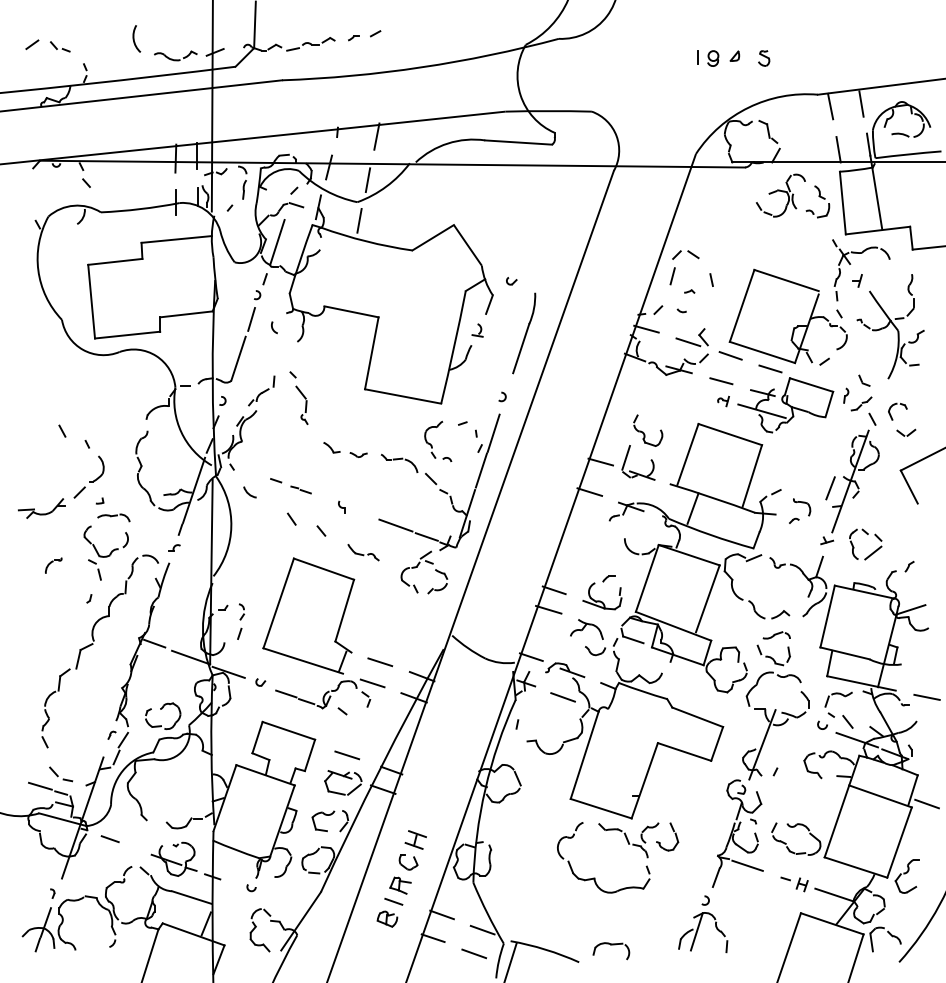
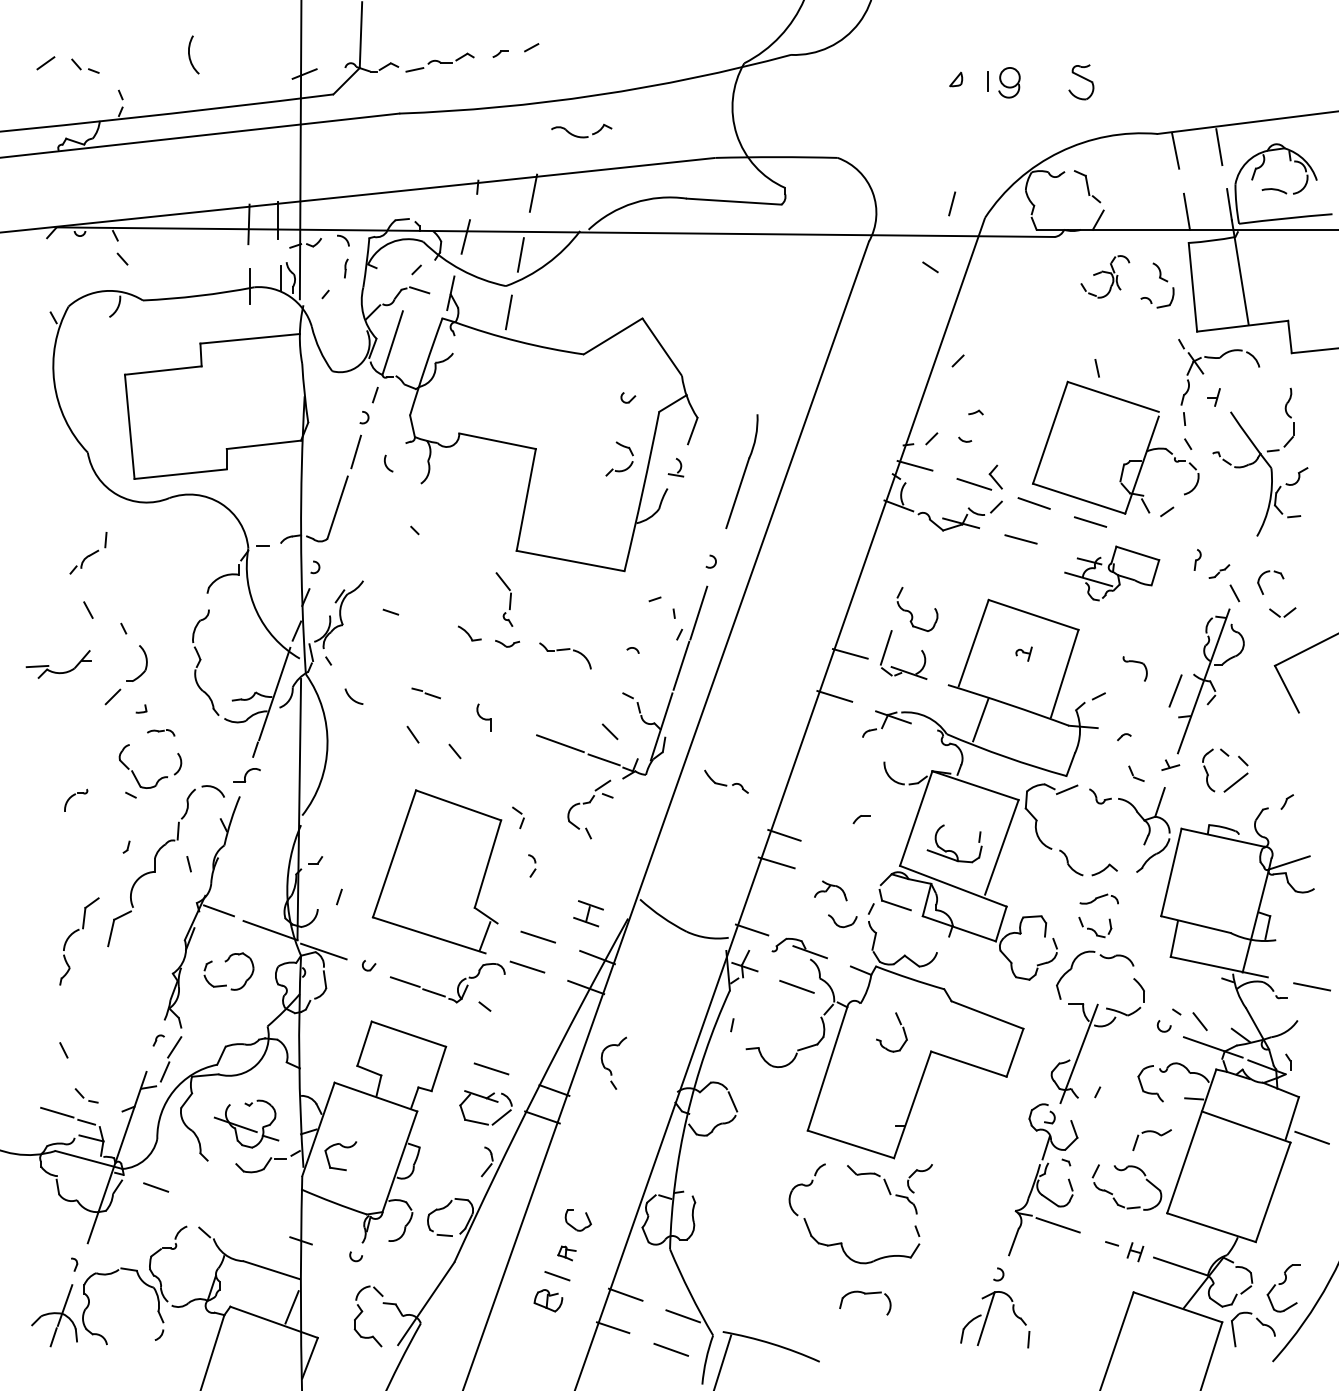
part: (175, 55) -> (581, 130), moved
part: (735, 56) -> (956, 79), moved
part: (713, 58) -> (1009, 82), size x1.4
part: (764, 58) -> (1081, 82), size x1.6
part: (244, 189) -> (346, 268), size x0.7
part: (781, 195) -> (1105, 276), size x0.7
line: (693, 254) -> (930, 267), moved
line: (672, 275) -> (952, 203), moved
part: (511, 280) -> (628, 397), moved
line: (711, 280) -> (1096, 368), moved
part: (864, 380) -> (1136, 773), moved
part: (261, 391) -> (88, 553), moved
part: (723, 401) -> (1023, 653), moved
part: (861, 403) -> (1219, 571), size x0.7
part: (302, 405) -> (504, 599), moved
part: (786, 405) -> (1112, 573), size x0.7
part: (430, 443) -> (609, 1068), moved
line: (430, 478) -> (609, 731), moved
line: (275, 480) -> (390, 611), moved
part: (341, 507) -> (483, 717), size x1.6
part: (801, 507) -> (1134, 668), moved
part: (39, 513) -> (55, 671), moved
part: (113, 517) -> (160, 732), size x0.6
part: (174, 548) -> (246, 775), size x1.6
part: (363, 552) -> (726, 781), moved
line: (99, 574) -> (188, 864), moved
part: (441, 588) -> (625, 468), moved
part: (600, 601) -> (952, 850), moved
part: (241, 611) -> (532, 865), moved
part: (586, 629) -> (830, 890), size x0.7
part: (774, 655) -> (1095, 927), size x0.7
part: (52, 694) -> (74, 933), moved
part: (838, 694) -> (1151, 1132), moved
part: (366, 699) -> (518, 817), moved
part: (160, 709) -> (225, 962), moved
part: (61, 774) -> (86, 1095), size x0.7
part: (324, 815) -> (342, 1147), moved
part: (673, 832) -> (900, 1025), moved
part: (415, 839) -> (588, 913), moved
part: (174, 858) -> (246, 1123), moved
part: (906, 876) -> (1283, 1288), moved
part: (400, 885) -> (566, 1253), size x0.6
part: (611, 945) -> (865, 1294), moved

